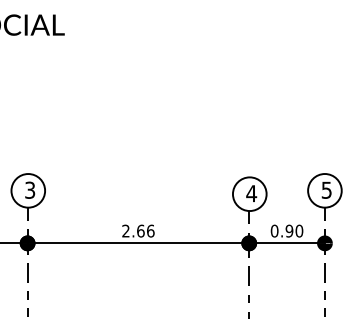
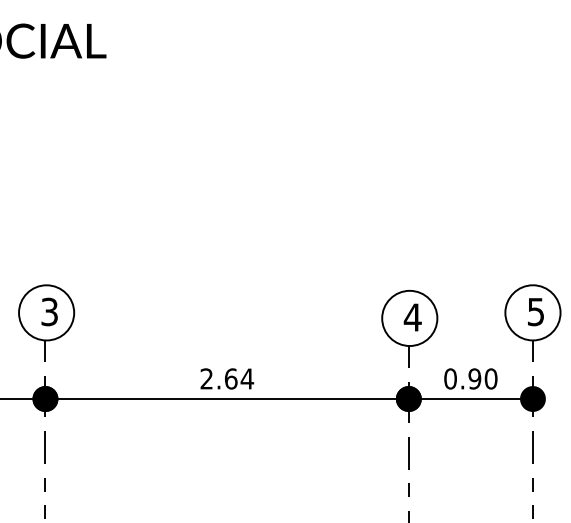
text: (150, 230) -> (246, 377), 2.66 -> 2.64

